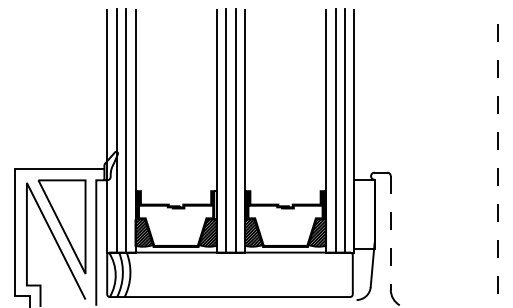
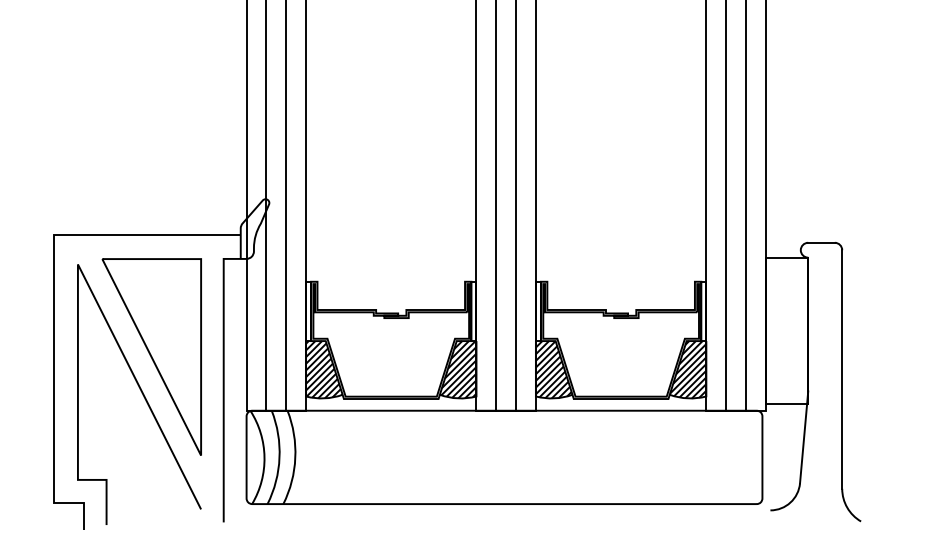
line: (390, 232) -> (841, 368), dashed -> solid

